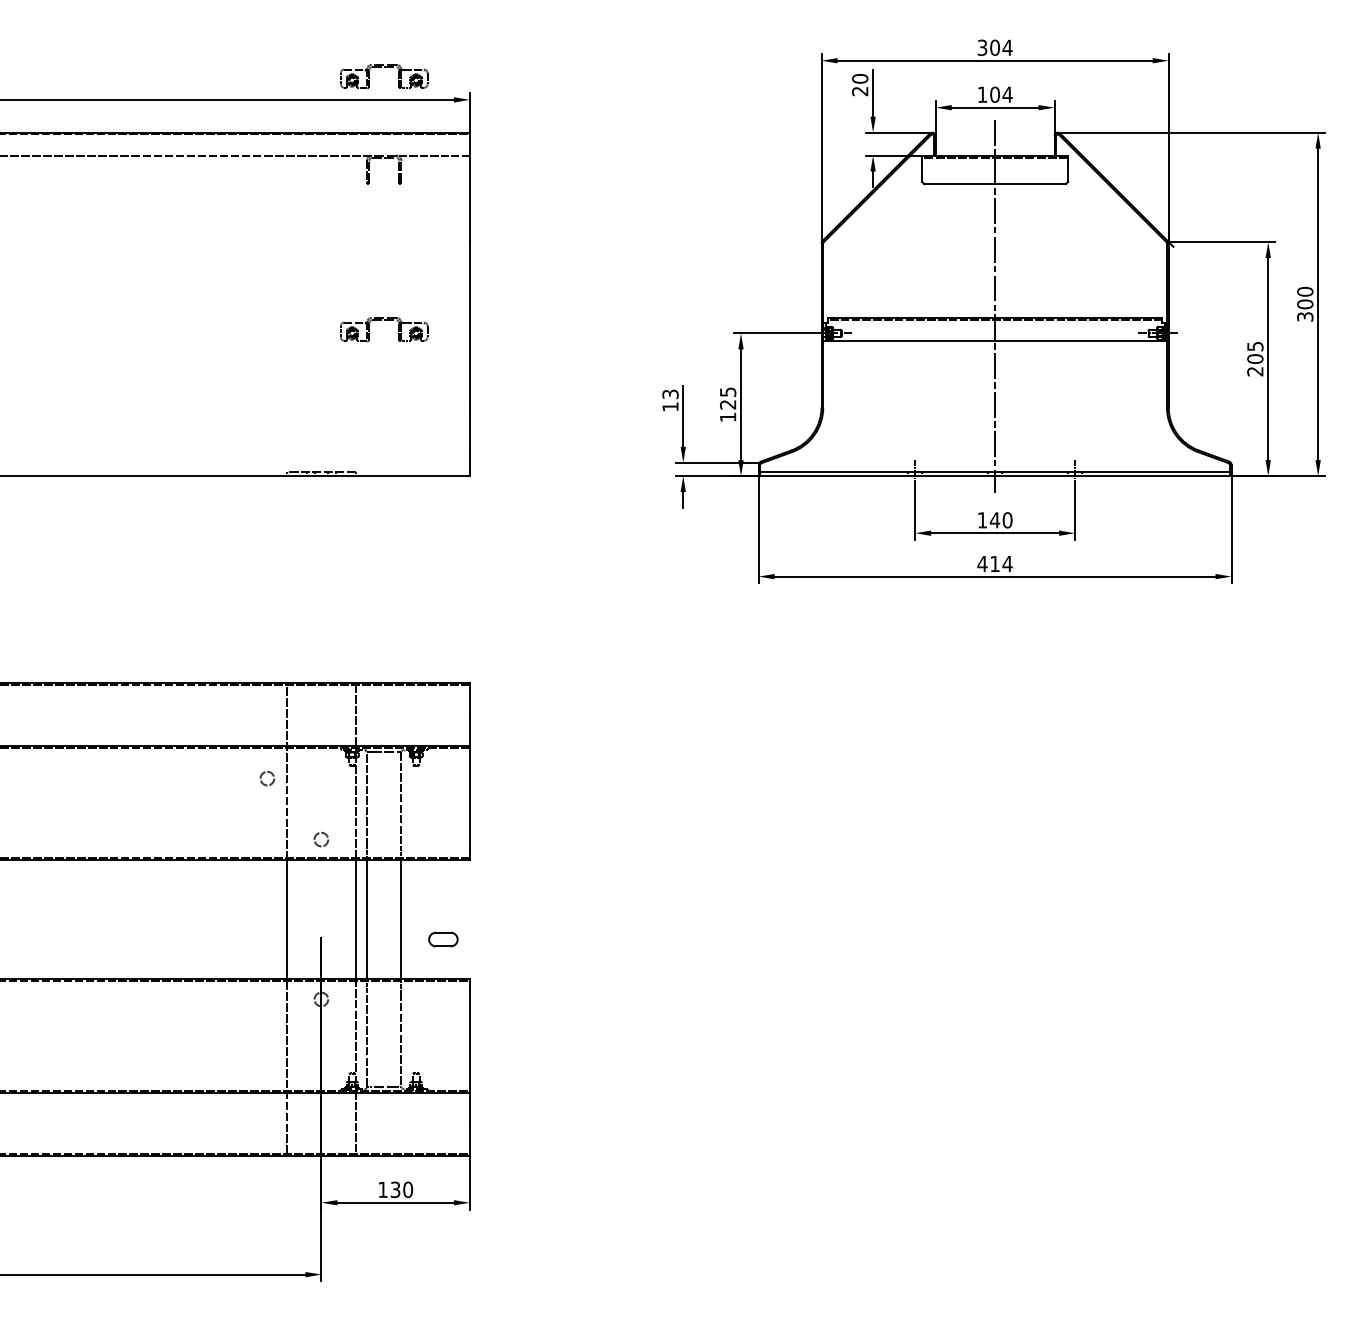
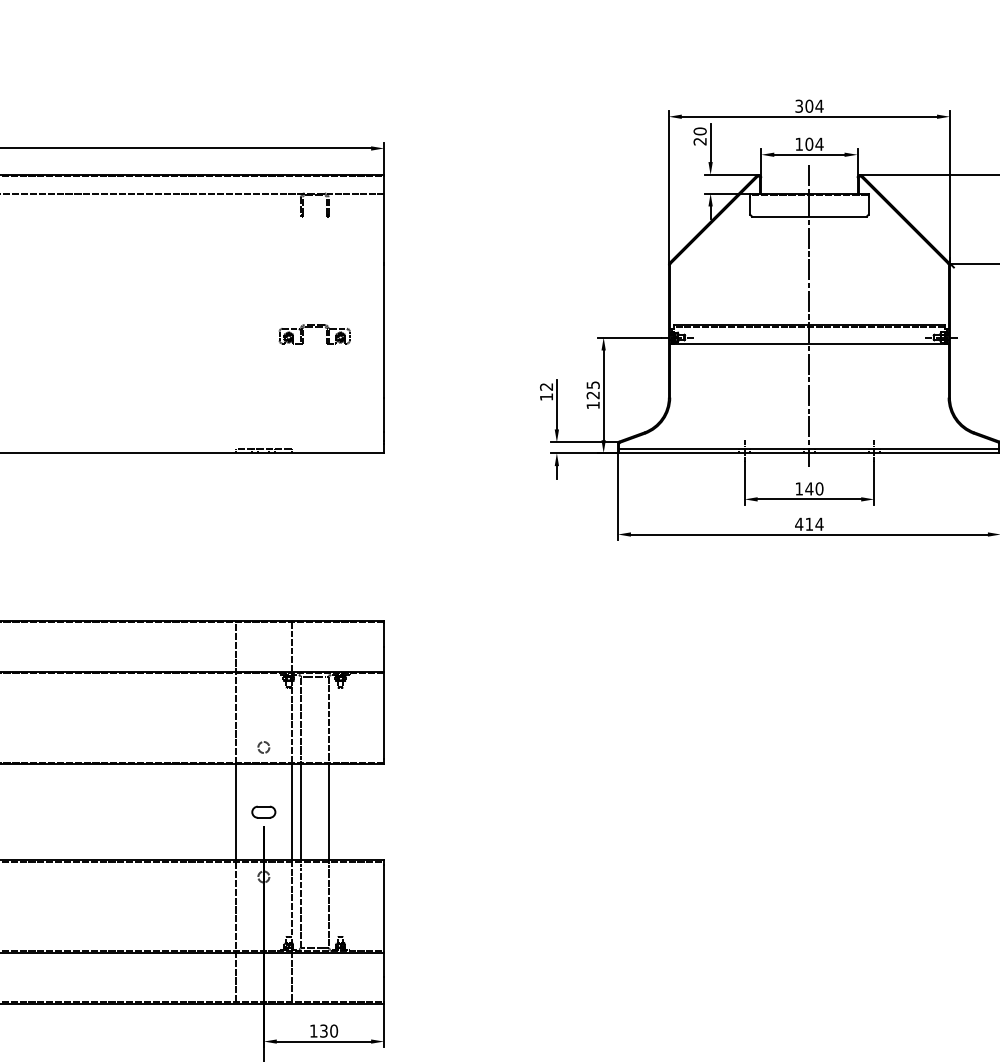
part: (384, 67) -> (314, 122), removed
text: (670, 394) -> (546, 387), 13 -> 12
circle: (267, 778) -> (220, 698), removed
part: (443, 939) -> (263, 812), moved

